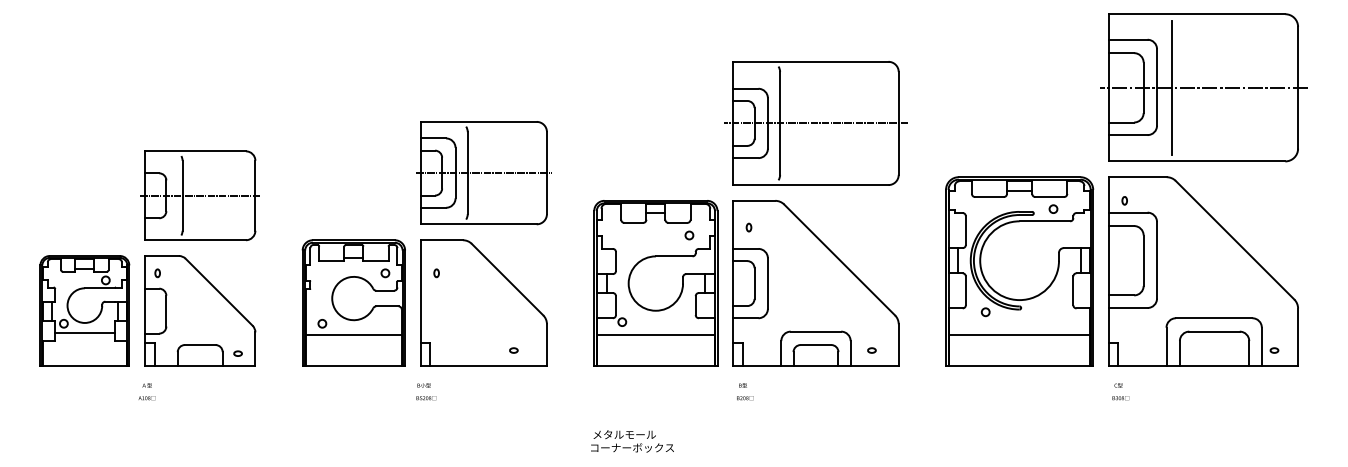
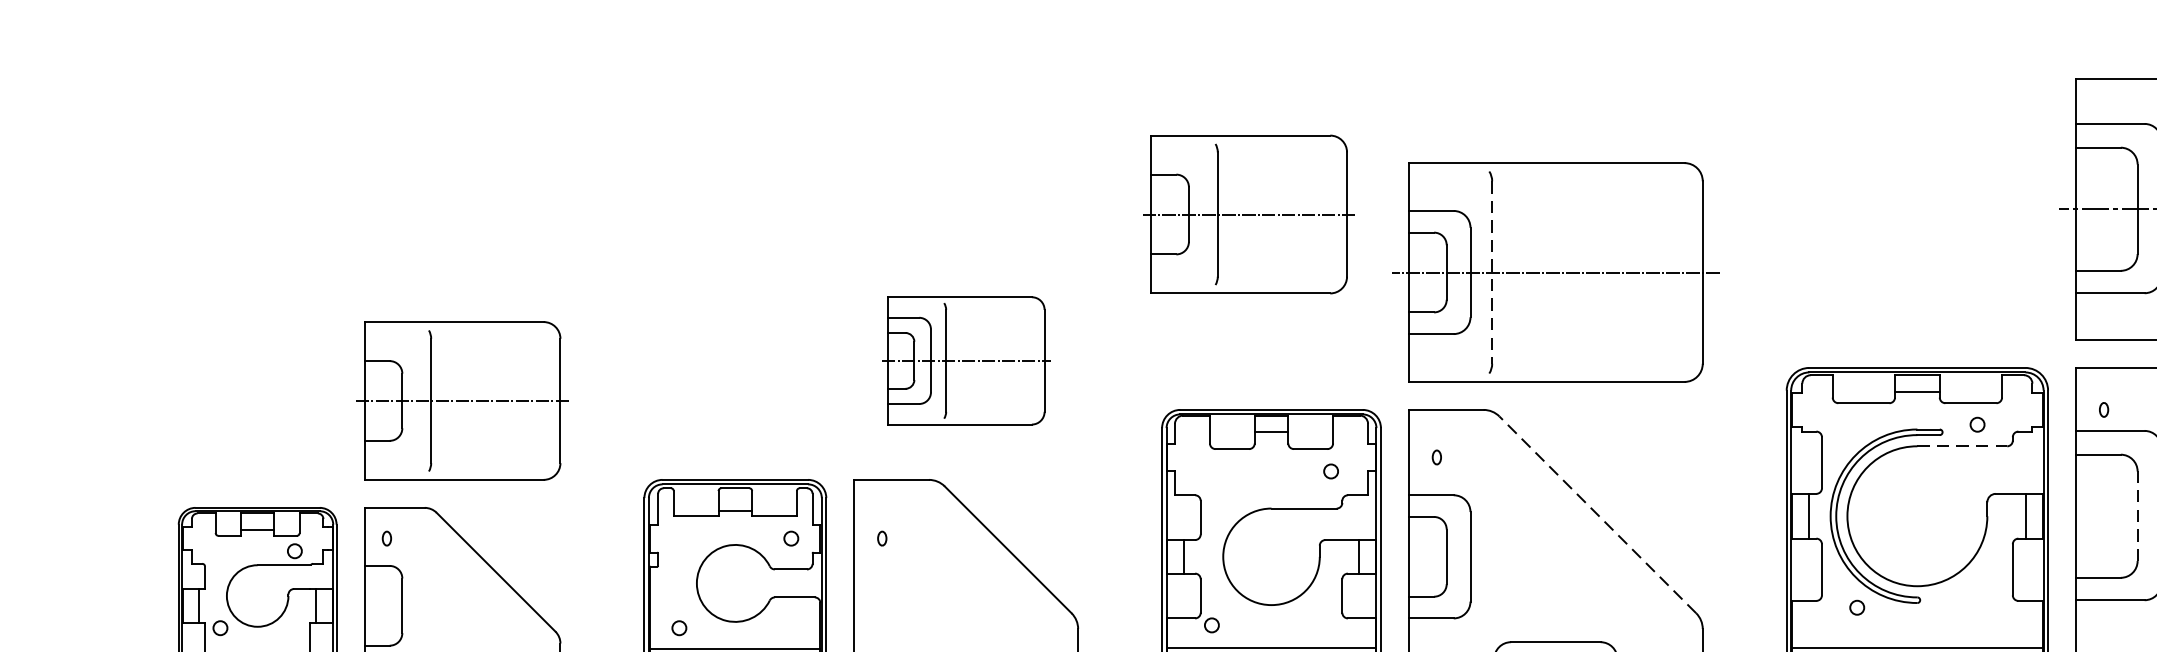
part: (642, 90) -> (1247, 214), added
line: (780, 123) -> (1492, 272), solid -> dashed
part: (483, 173) -> (965, 361), size x0.7
line: (1045, 221) -> (1963, 446), solid -> dashed
line: (839, 259) -> (1597, 514), solid -> dashed
line: (1143, 260) -> (2137, 515), solid -> dashed
line: (84, 332) -> (257, 643), removed

